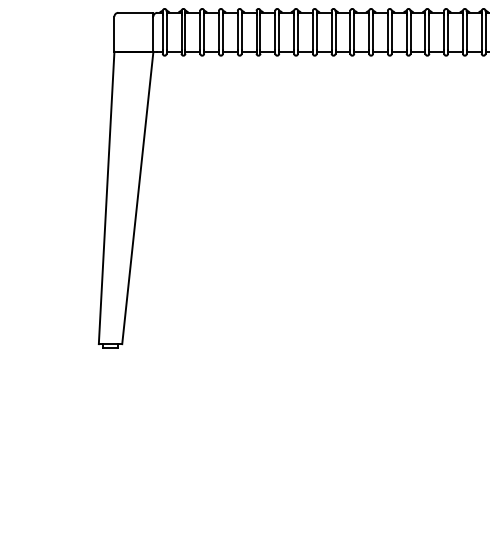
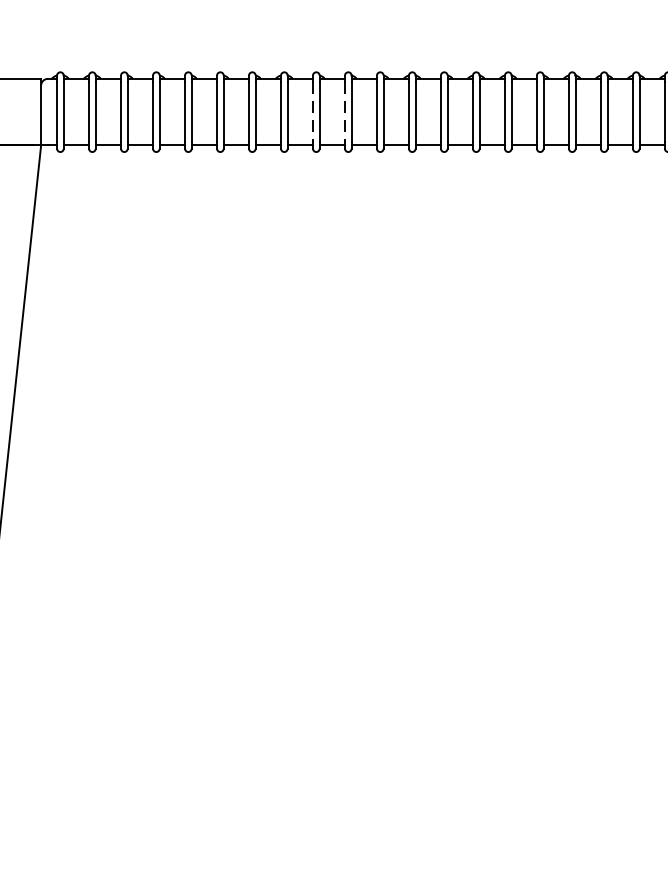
line: (312, 32) -> (312, 112), solid -> dashed
line: (331, 32) -> (344, 112), solid -> dashed

